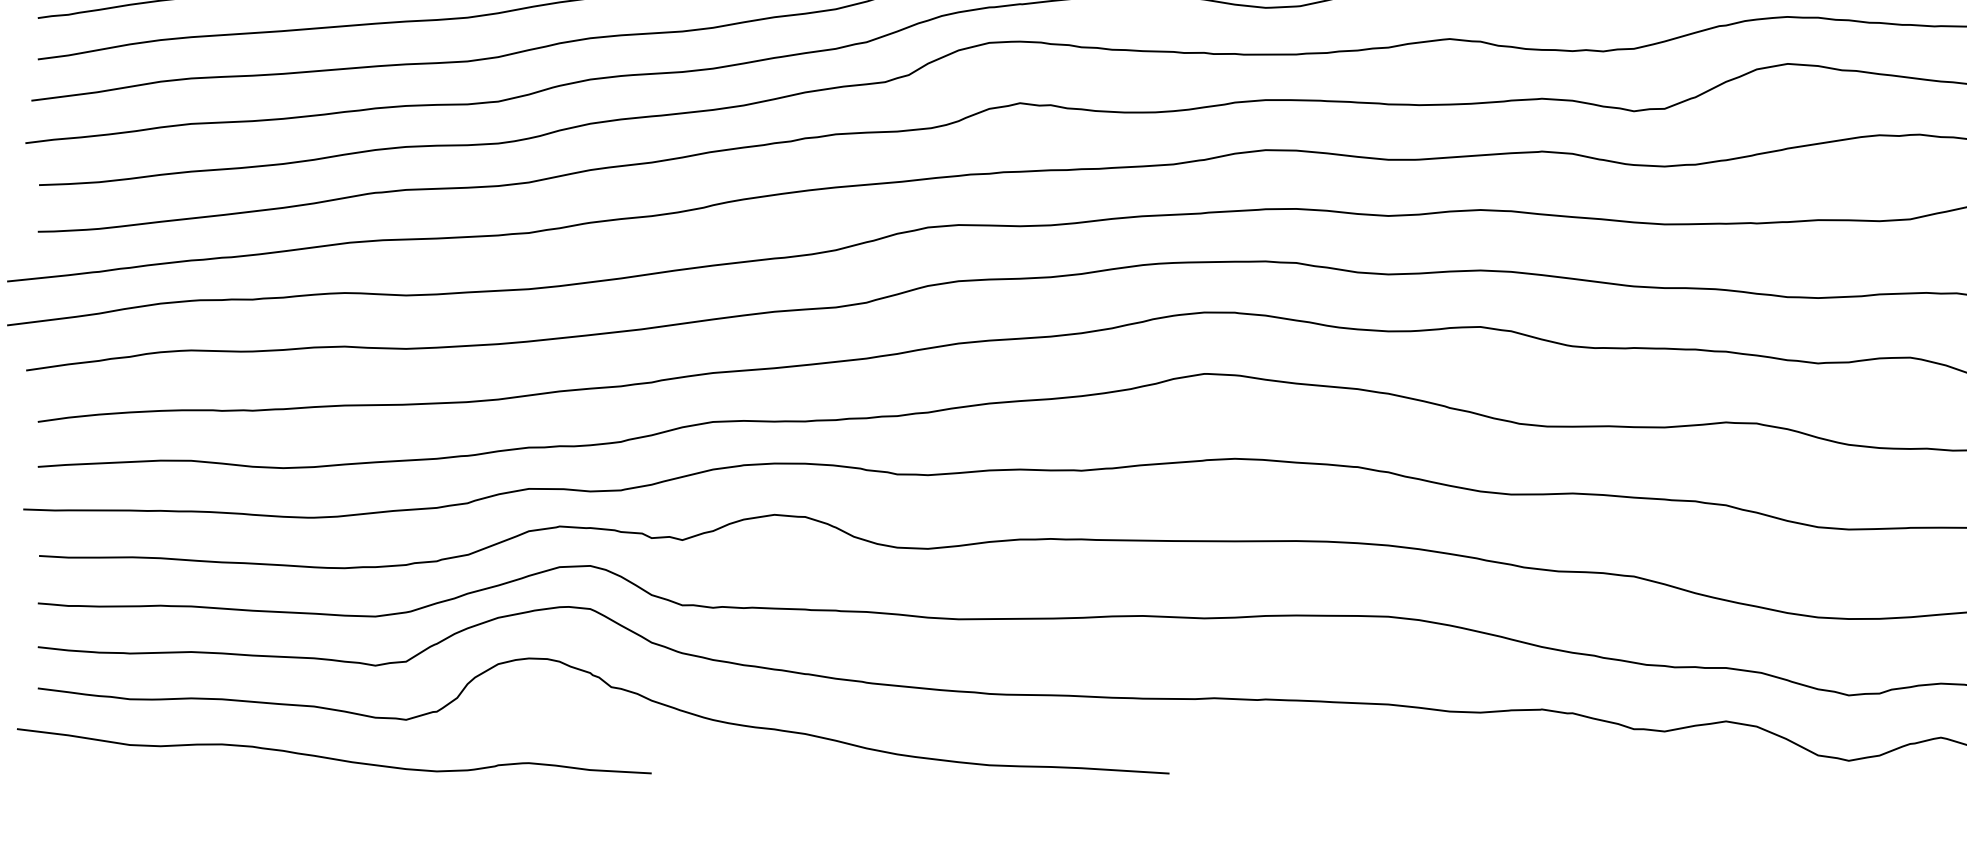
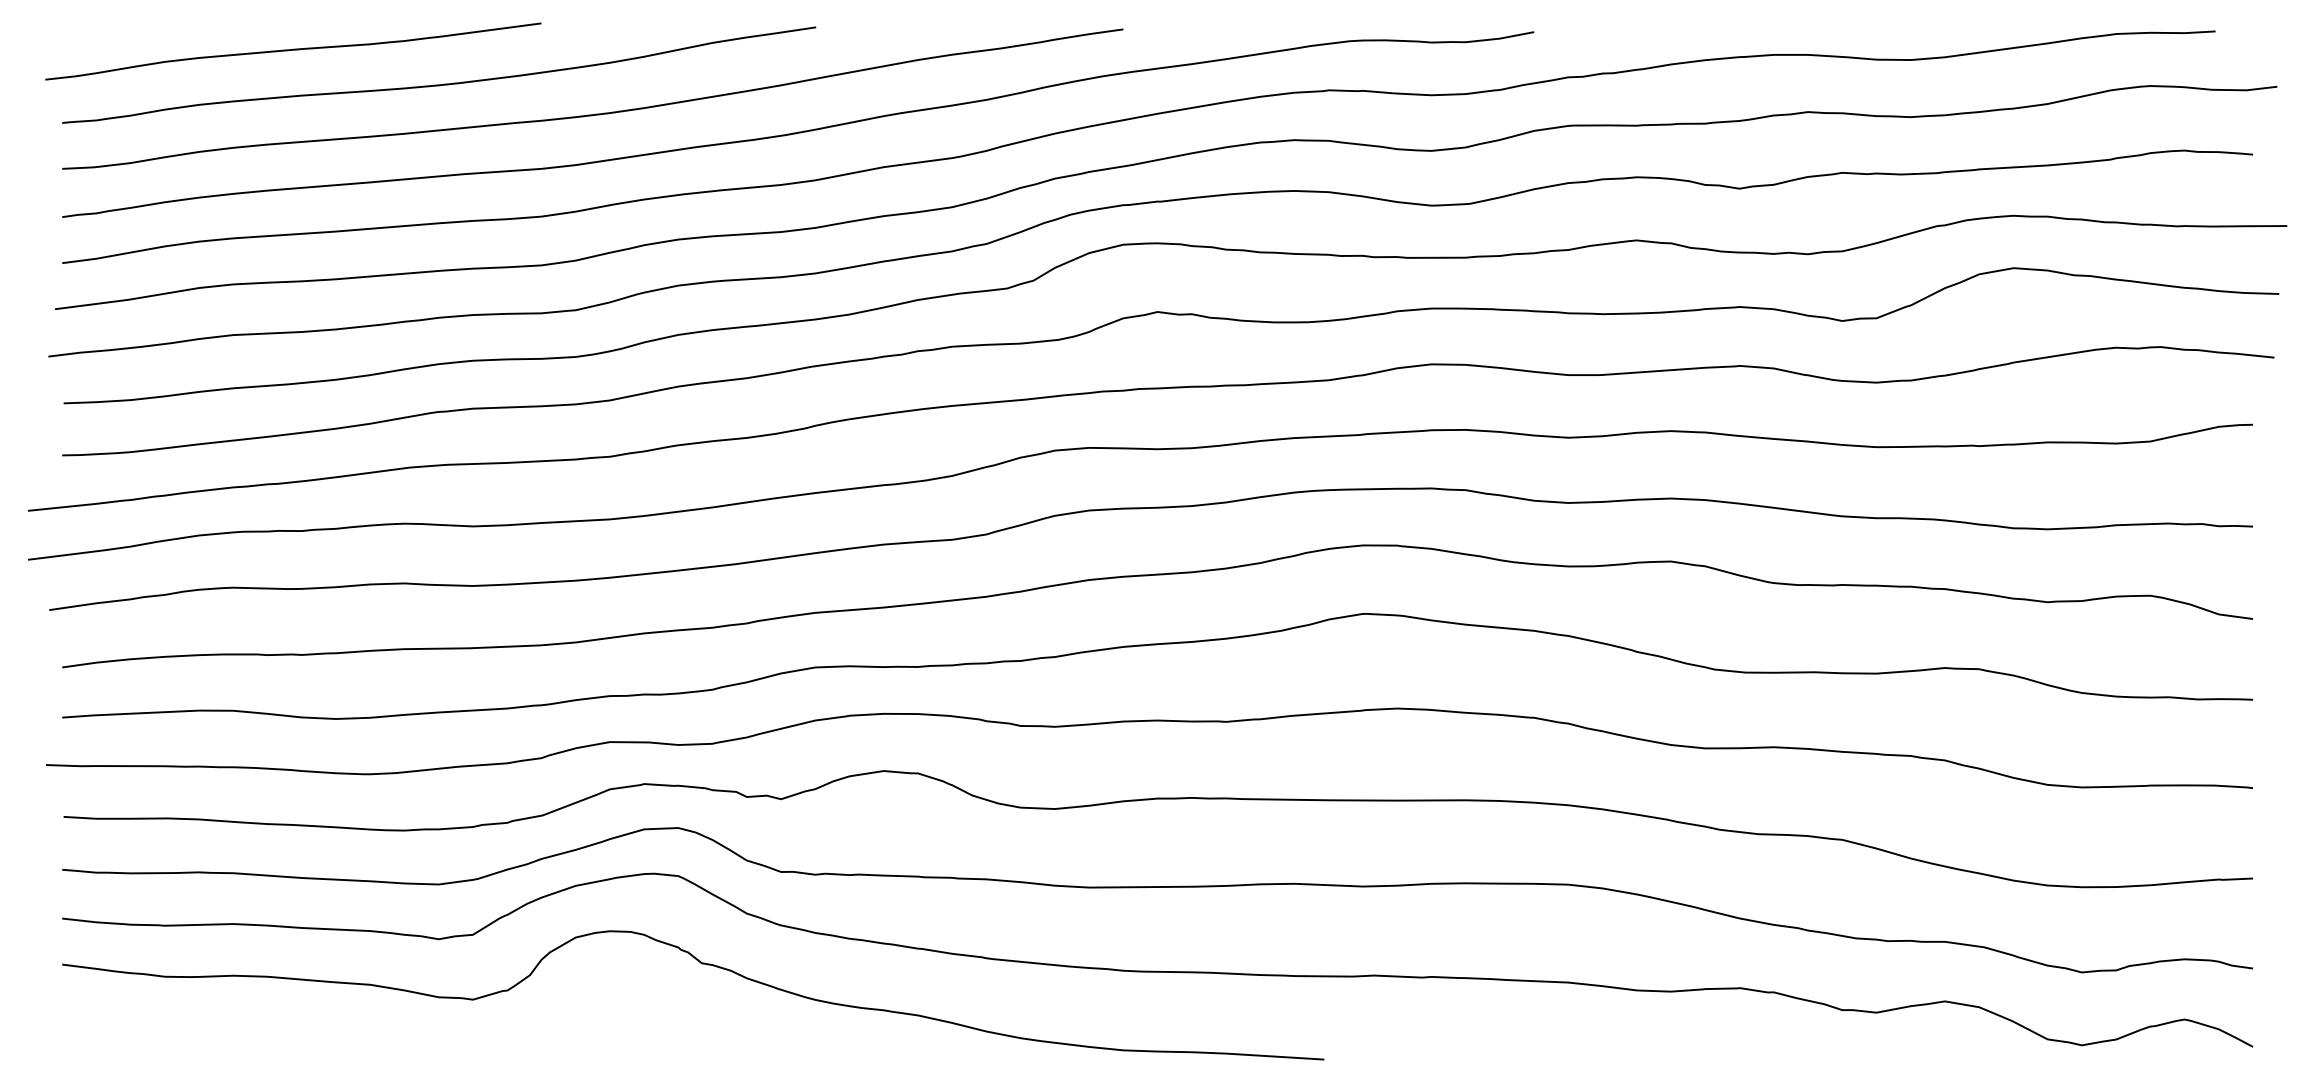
curve: (333, 758) -> (392, 1042), removed

